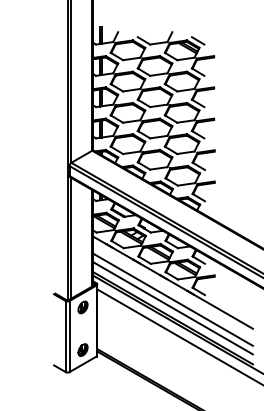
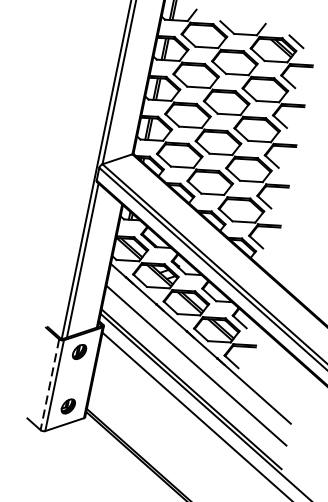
line: (172, 308) -> (193, 376), removed
line: (65, 336) -> (49, 384), solid -> dashed

